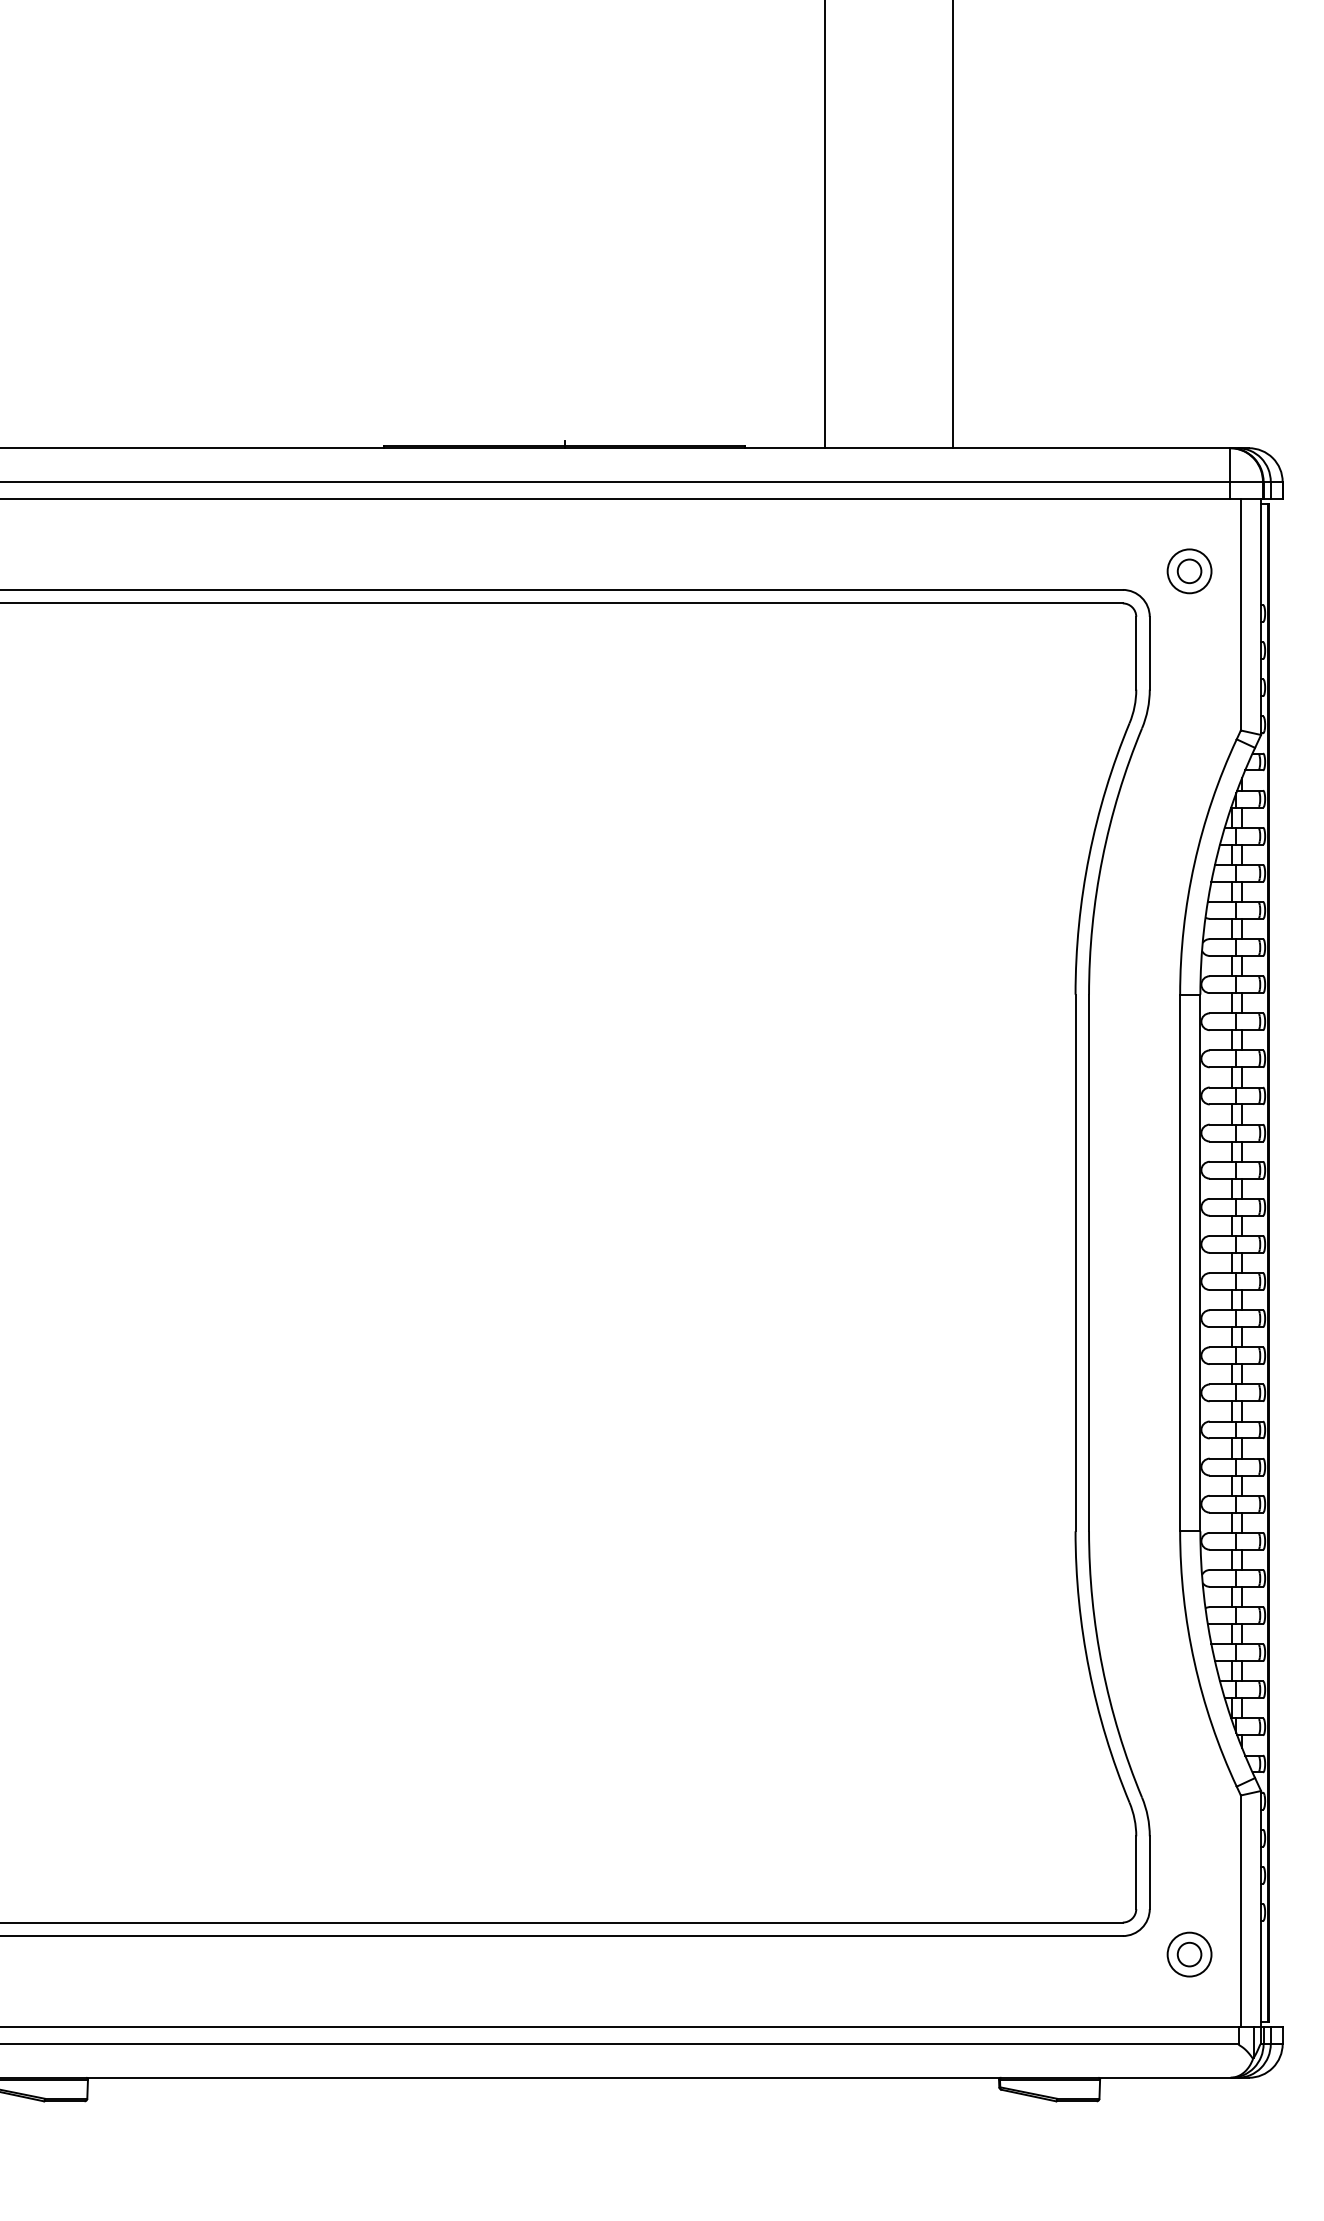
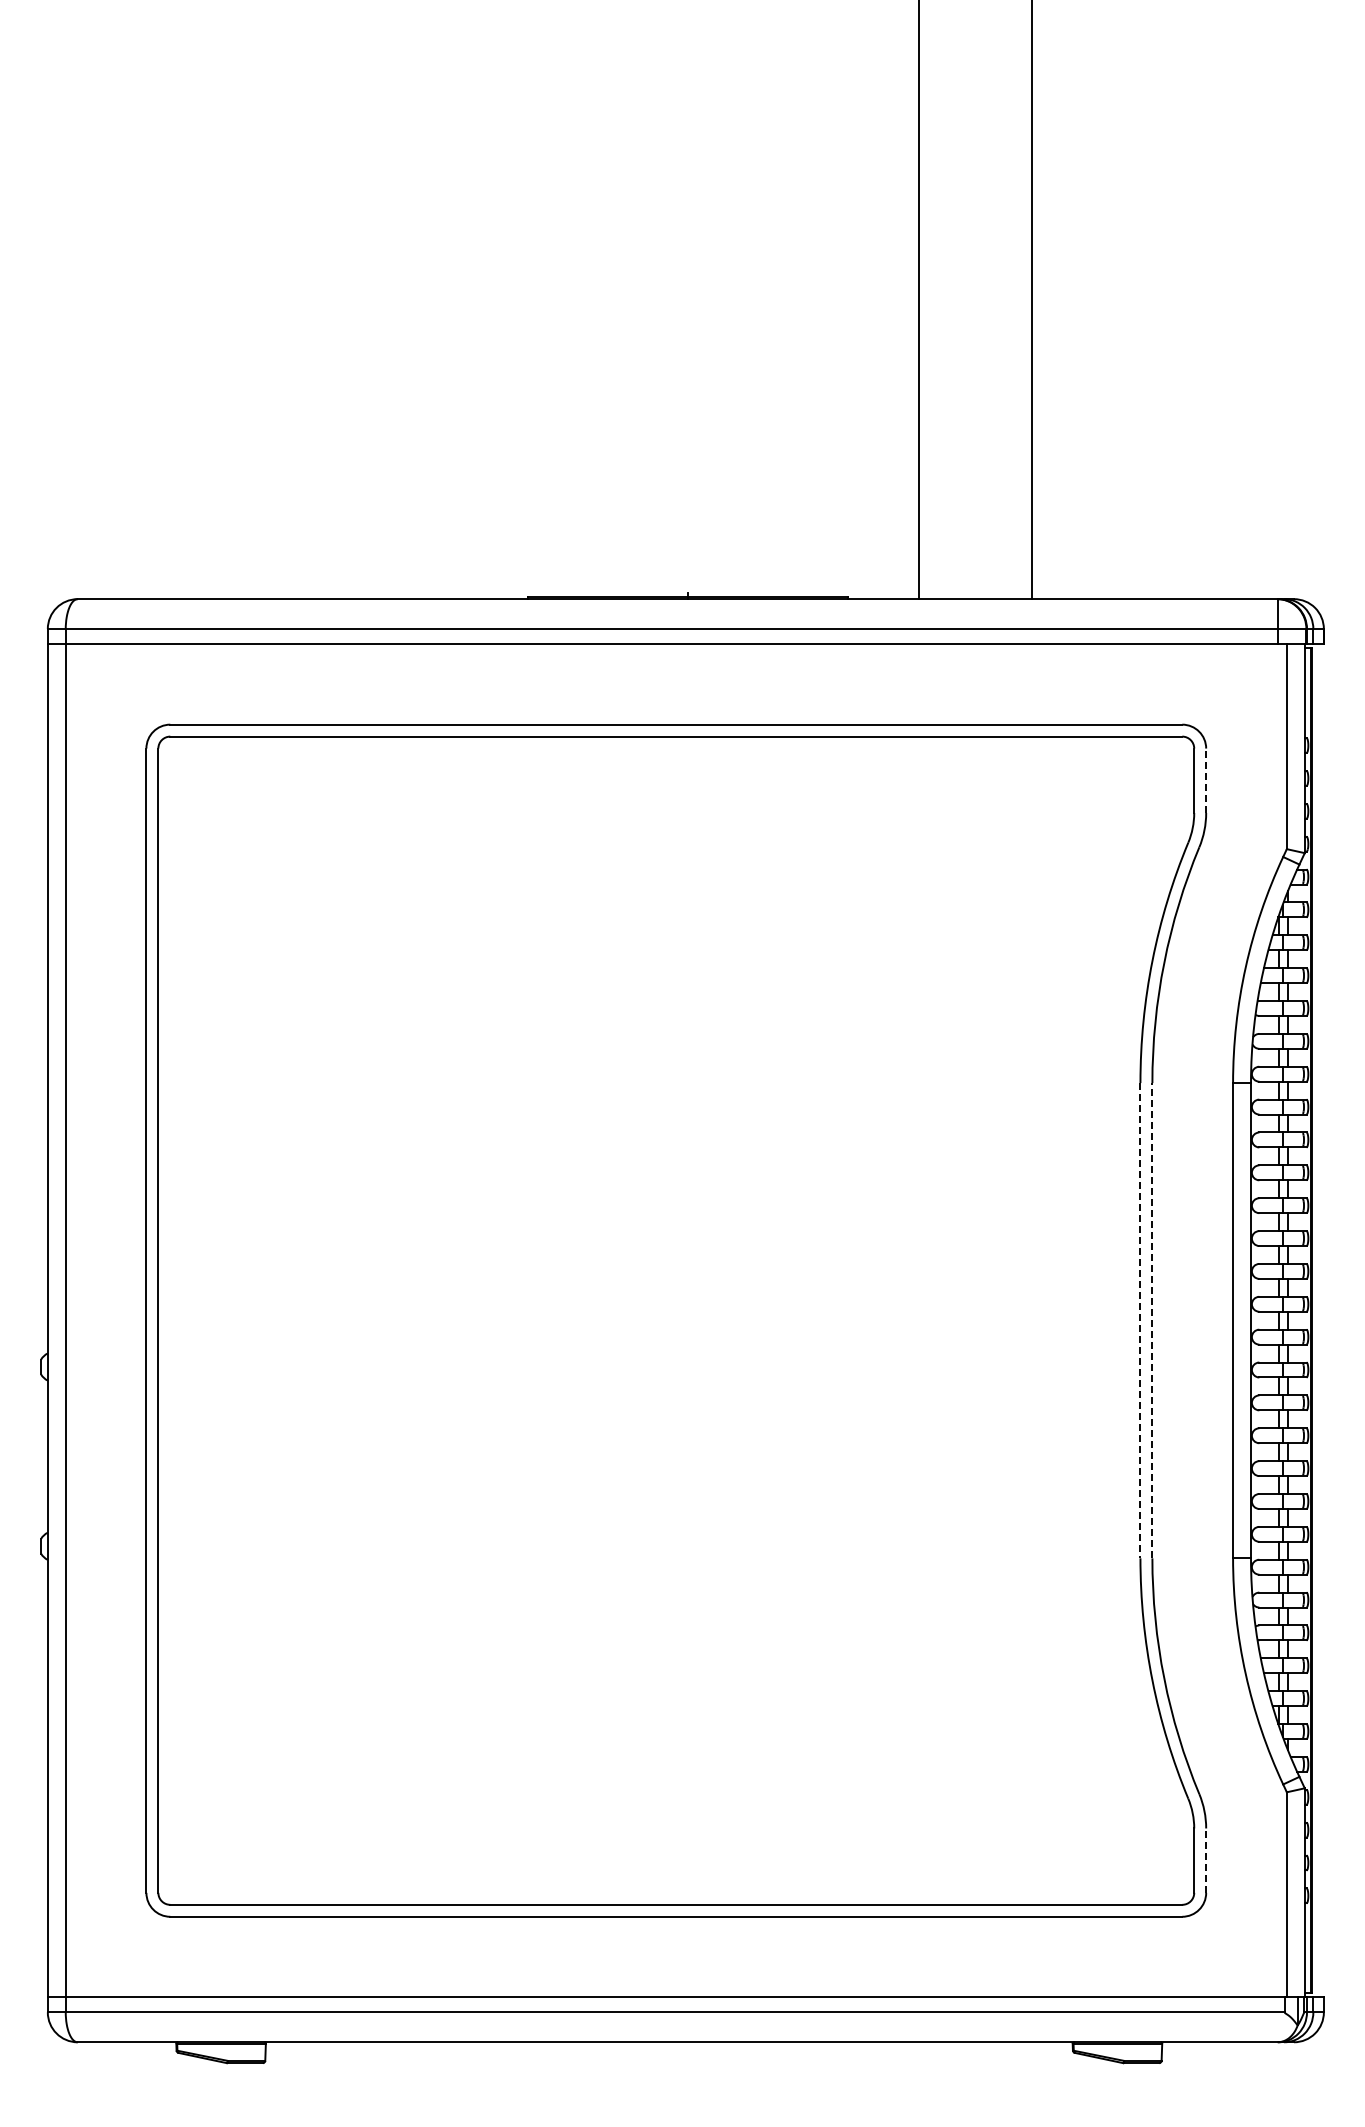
part: (1189, 570) -> (1241, 707), removed
line: (1150, 652) -> (1206, 780), solid -> dashed
line: (1075, 1262) -> (1140, 1320), solid -> dashed
line: (1089, 1262) -> (1152, 1320), solid -> dashed
line: (1150, 1872) -> (1206, 1860), solid -> dashed
part: (1189, 1953) -> (1241, 1932), removed

